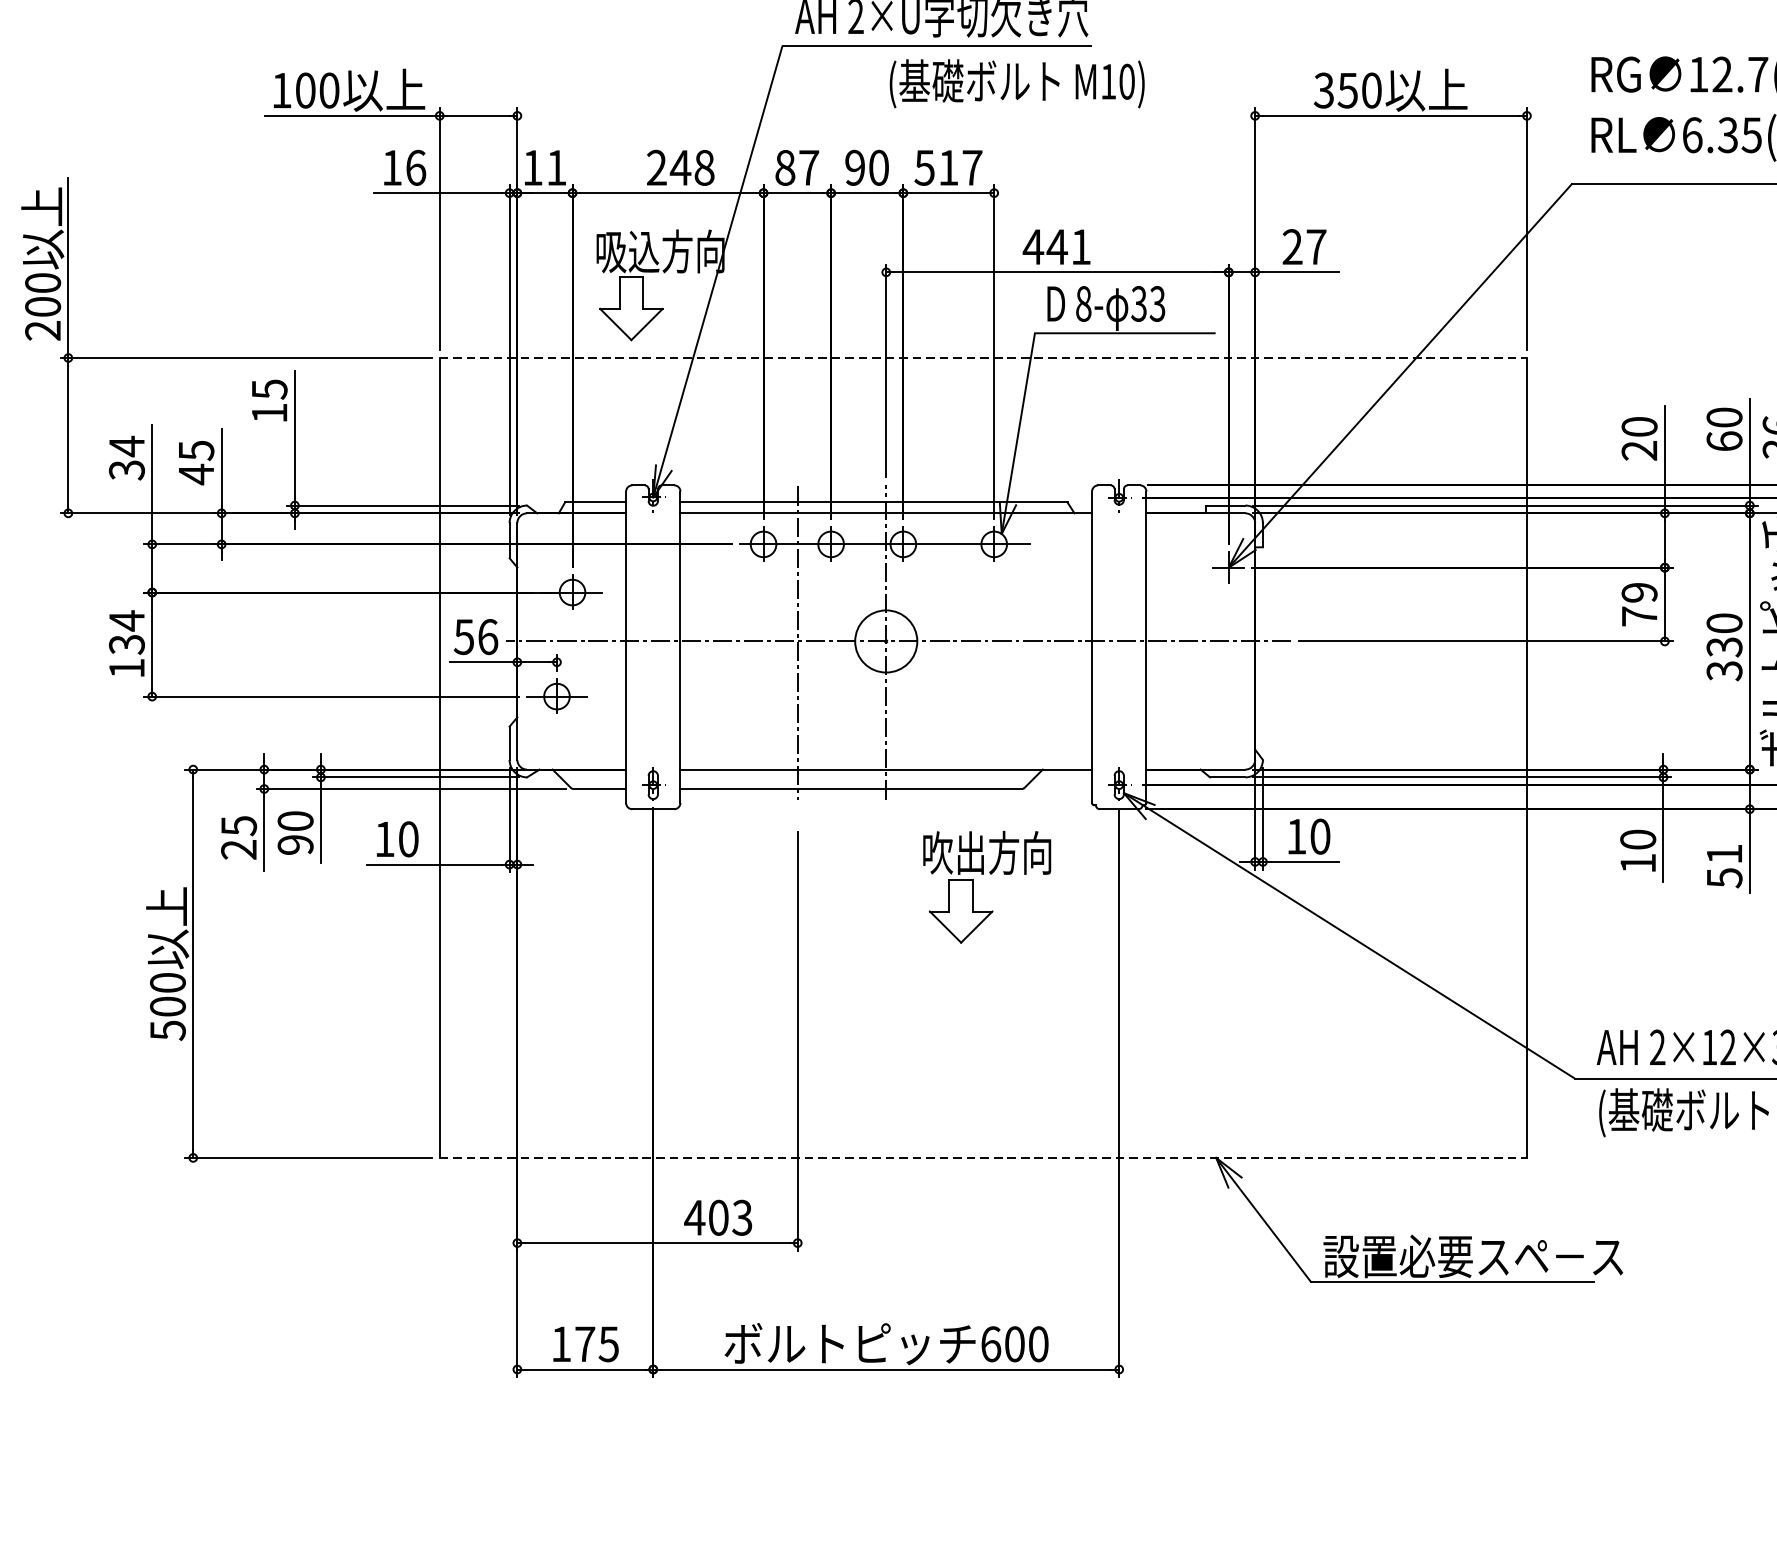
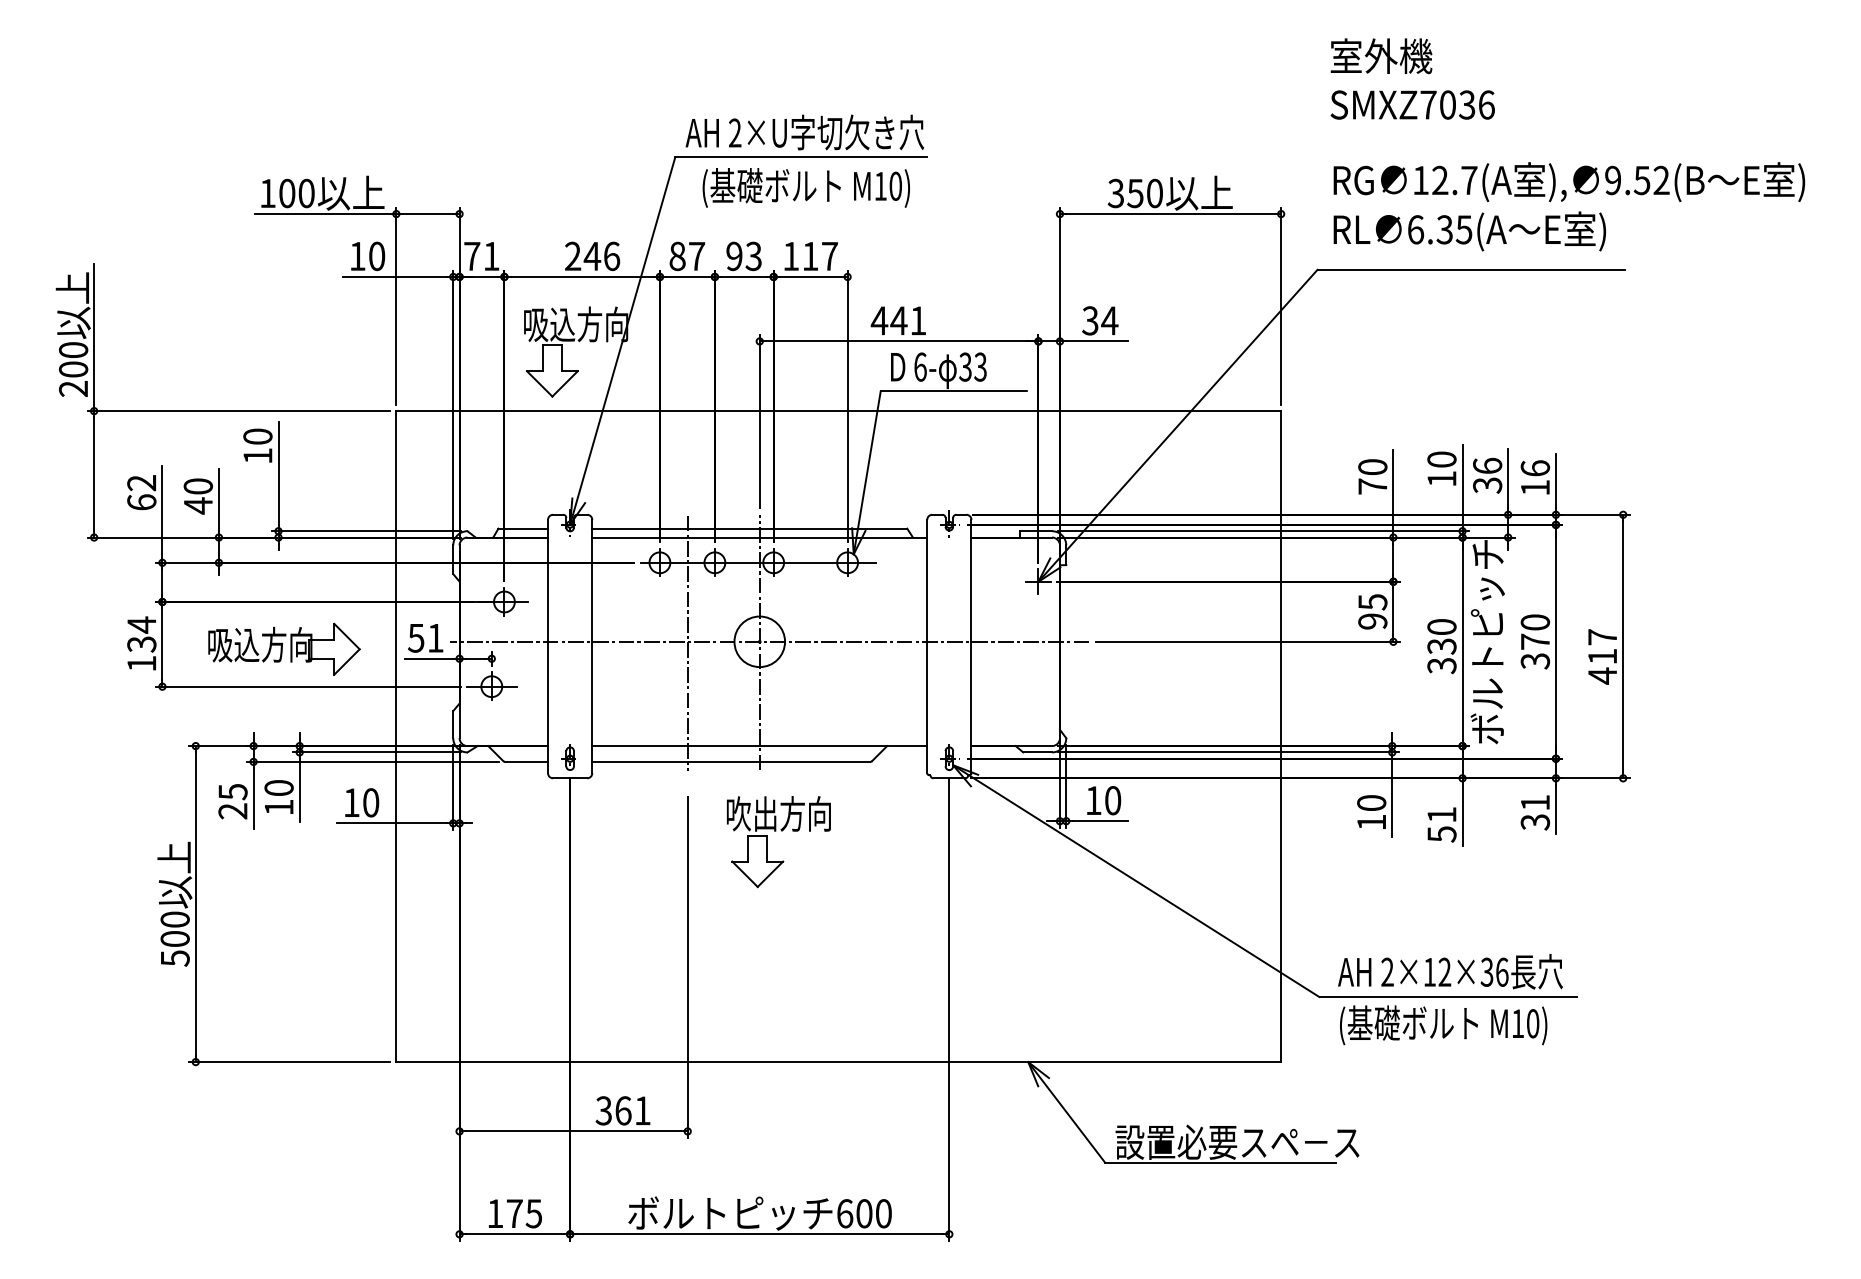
text: (1016, 83) -> (805, 187), moved
text: (416, 166) -> (377, 255), 16 -> 10
text: (705, 166) -> (612, 255), 248 -> 246
text: (533, 168) -> (472, 256), 11 -> 71
text: (878, 168) -> (753, 256), 90 -> 93
text: (924, 168) -> (790, 256), 517 -> 117
text: (1304, 246) -> (1100, 320), 27 -> 34
text: (1083, 303) -> (920, 366), 8- -> 6-
line: (984, 358) -> (839, 411), dashed -> solid
text: (269, 389) -> (257, 436), 15 -> 10
text: (1723, 440) -> (1441, 478), 60 -> 10
text: (195, 450) -> (197, 486), 45 -> 40
text: (1639, 450) -> (1372, 486), 20 -> 70
text: (126, 457) -> (141, 492), 34 -> 62
text: (1639, 604) -> (1372, 611), 79 -> 95
text: (487, 636) -> (435, 637), 56 -> 51
part: (302, 649) -> (284, 648), added
text: (294, 845) -> (278, 807), 90 -> 10
part: (973, 888) -> (767, 842), moved
line: (984, 1158) -> (839, 1062), dashed -> solid
text: (717, 1217) -> (622, 1110), 403 -> 361

